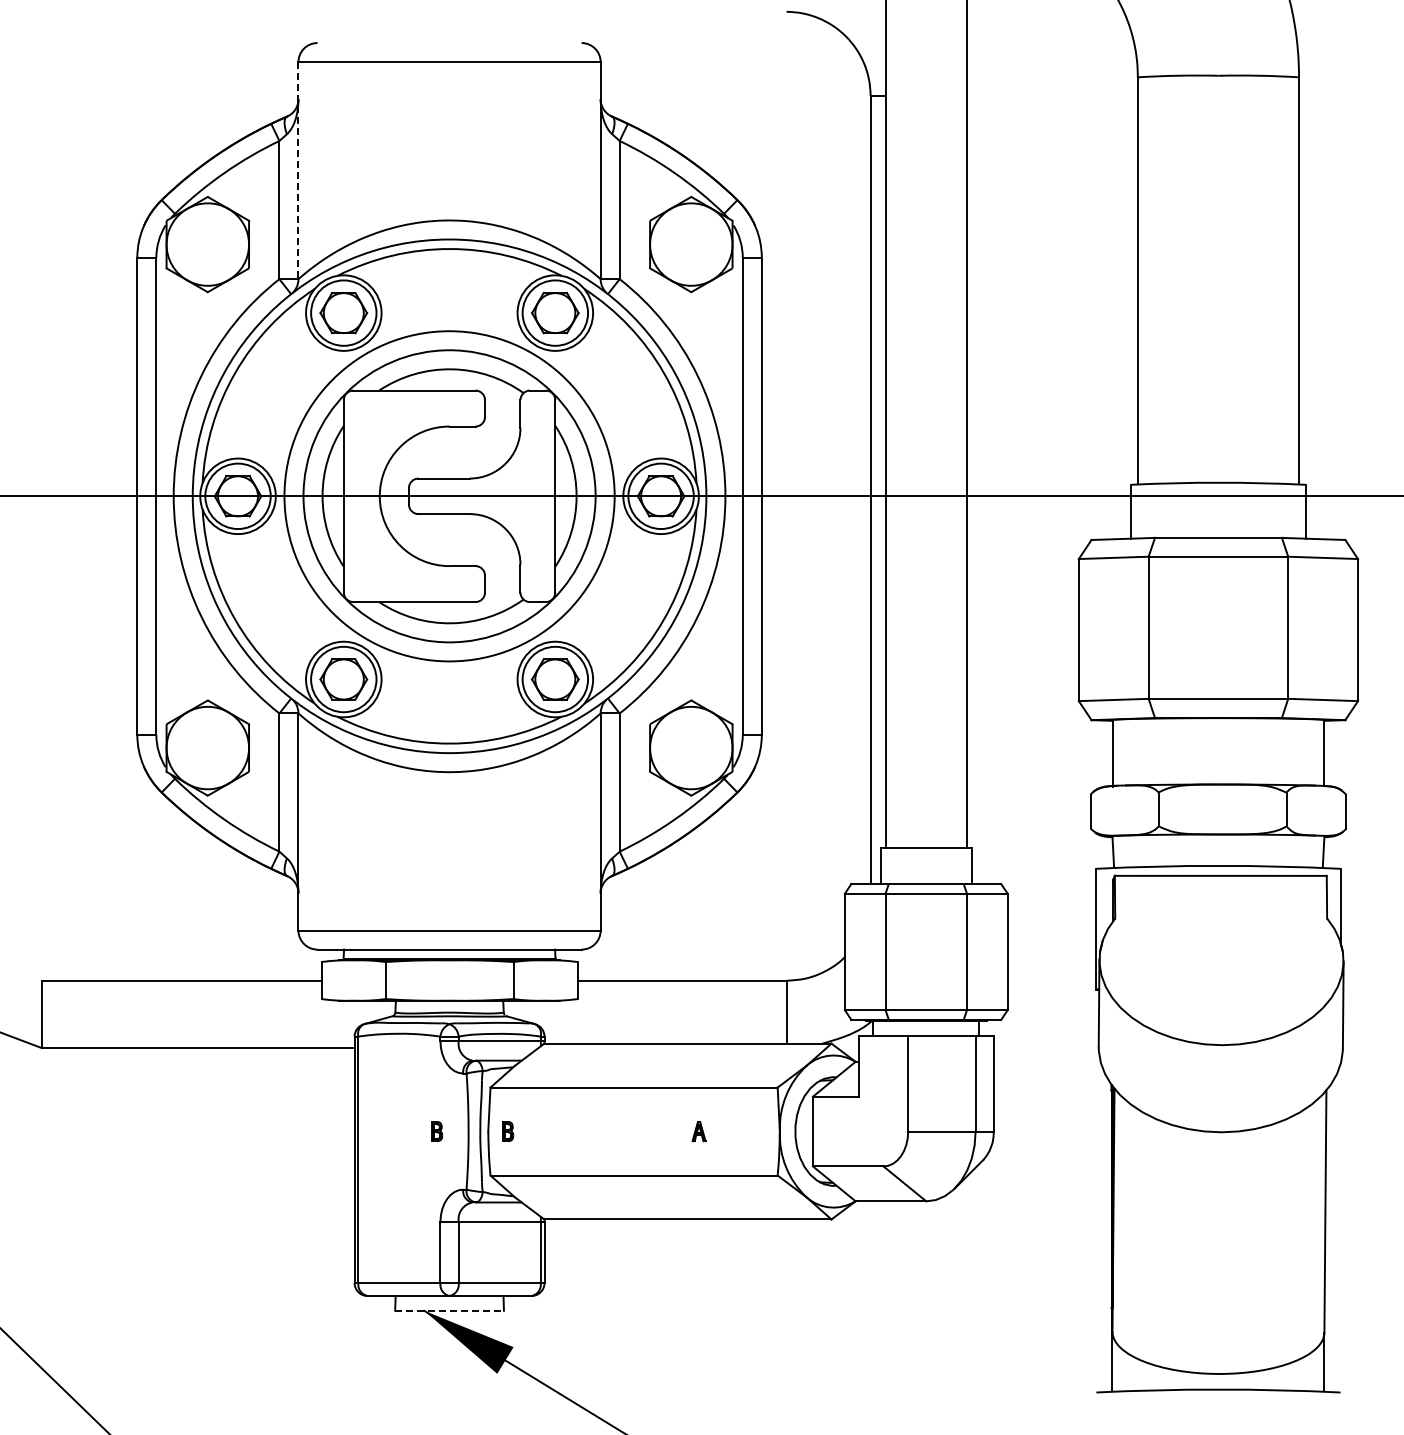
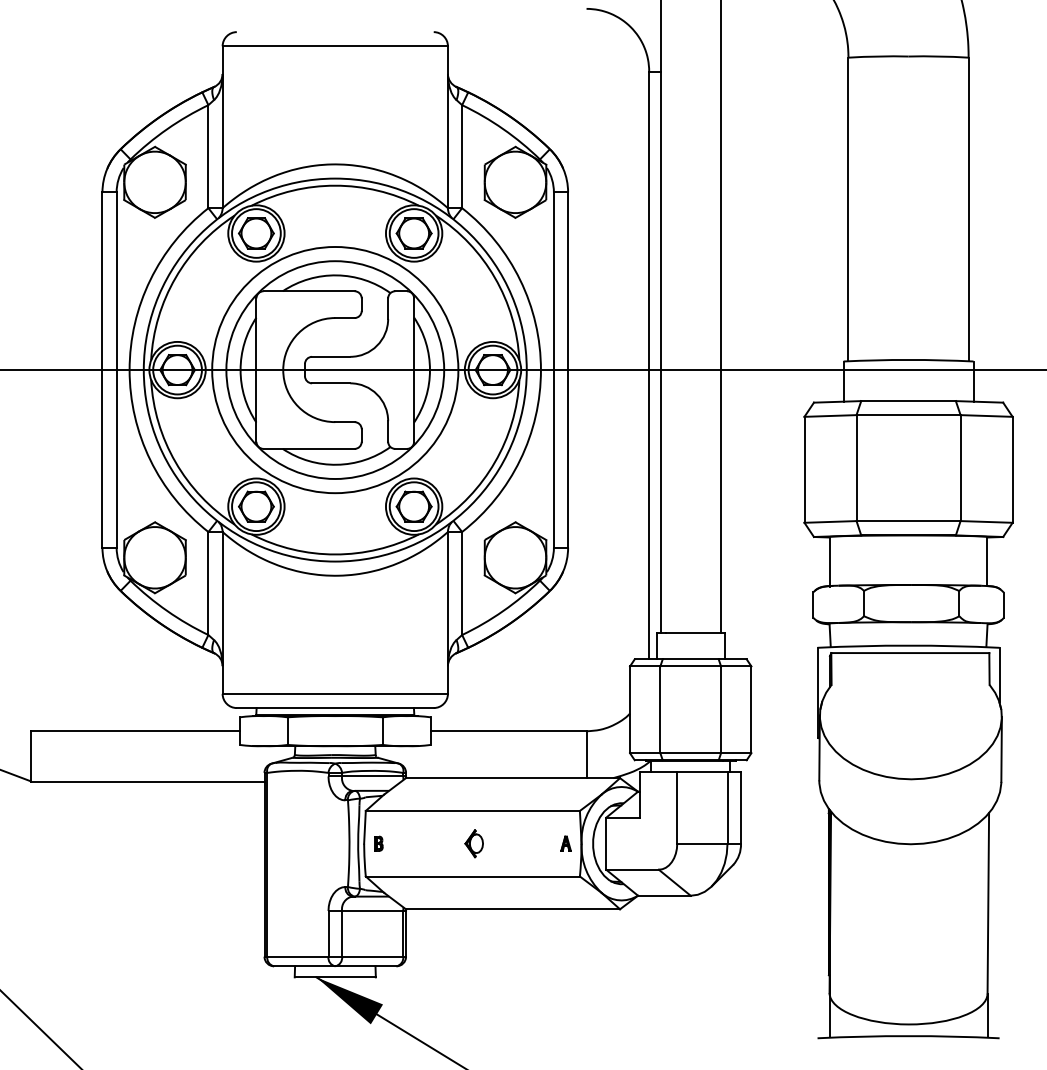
line: (298, 170) -> (222, 127), dashed -> solid
part: (437, 1131) -> (326, 843), removed
part: (635, 1131) -> (473, 843), added
part: (698, 1131) -> (565, 843), moved
line: (450, 1310) -> (335, 977), dashed -> solid

